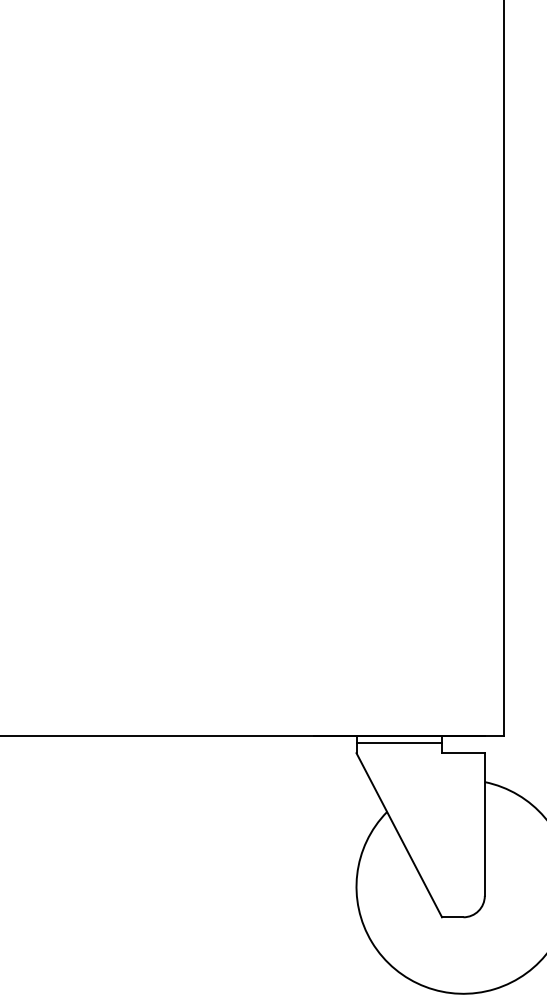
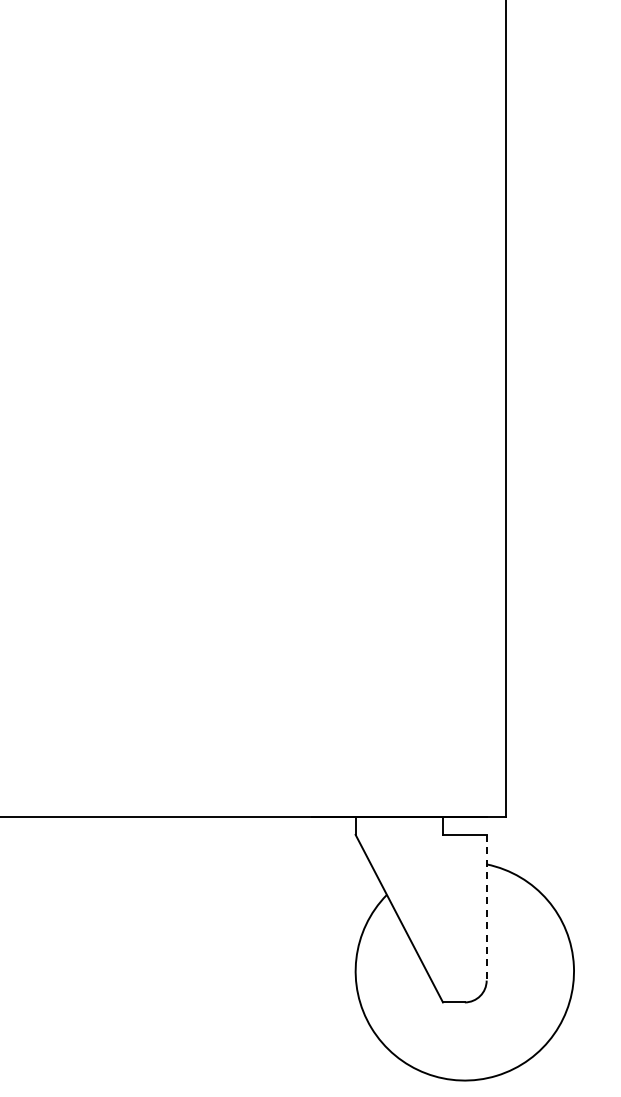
line: (399, 743) -> (399, 824), removed
line: (484, 824) -> (486, 907), solid -> dashed

